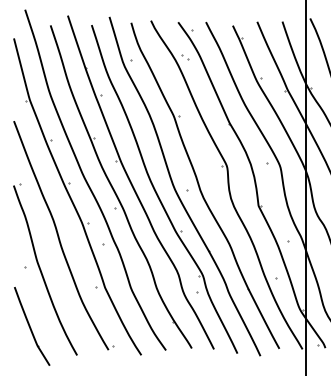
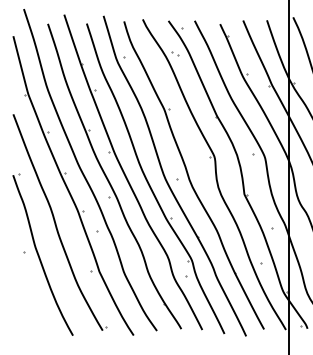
part: (32, 326) -> (30, 308), removed

